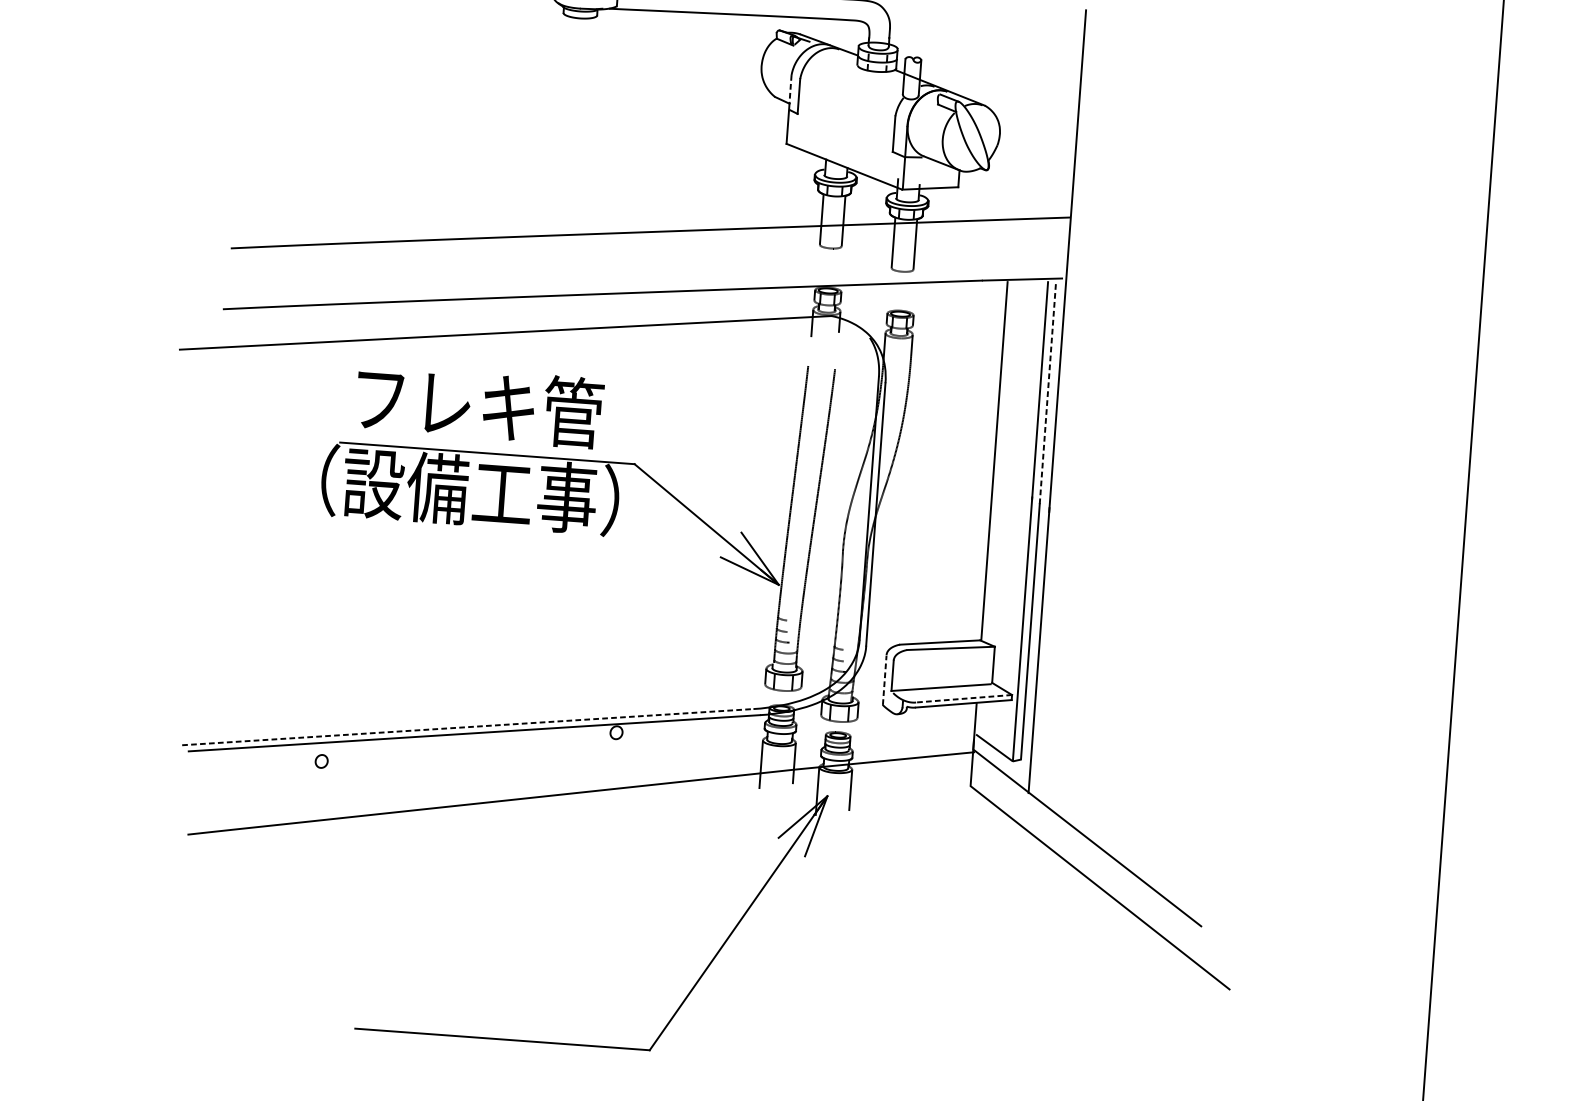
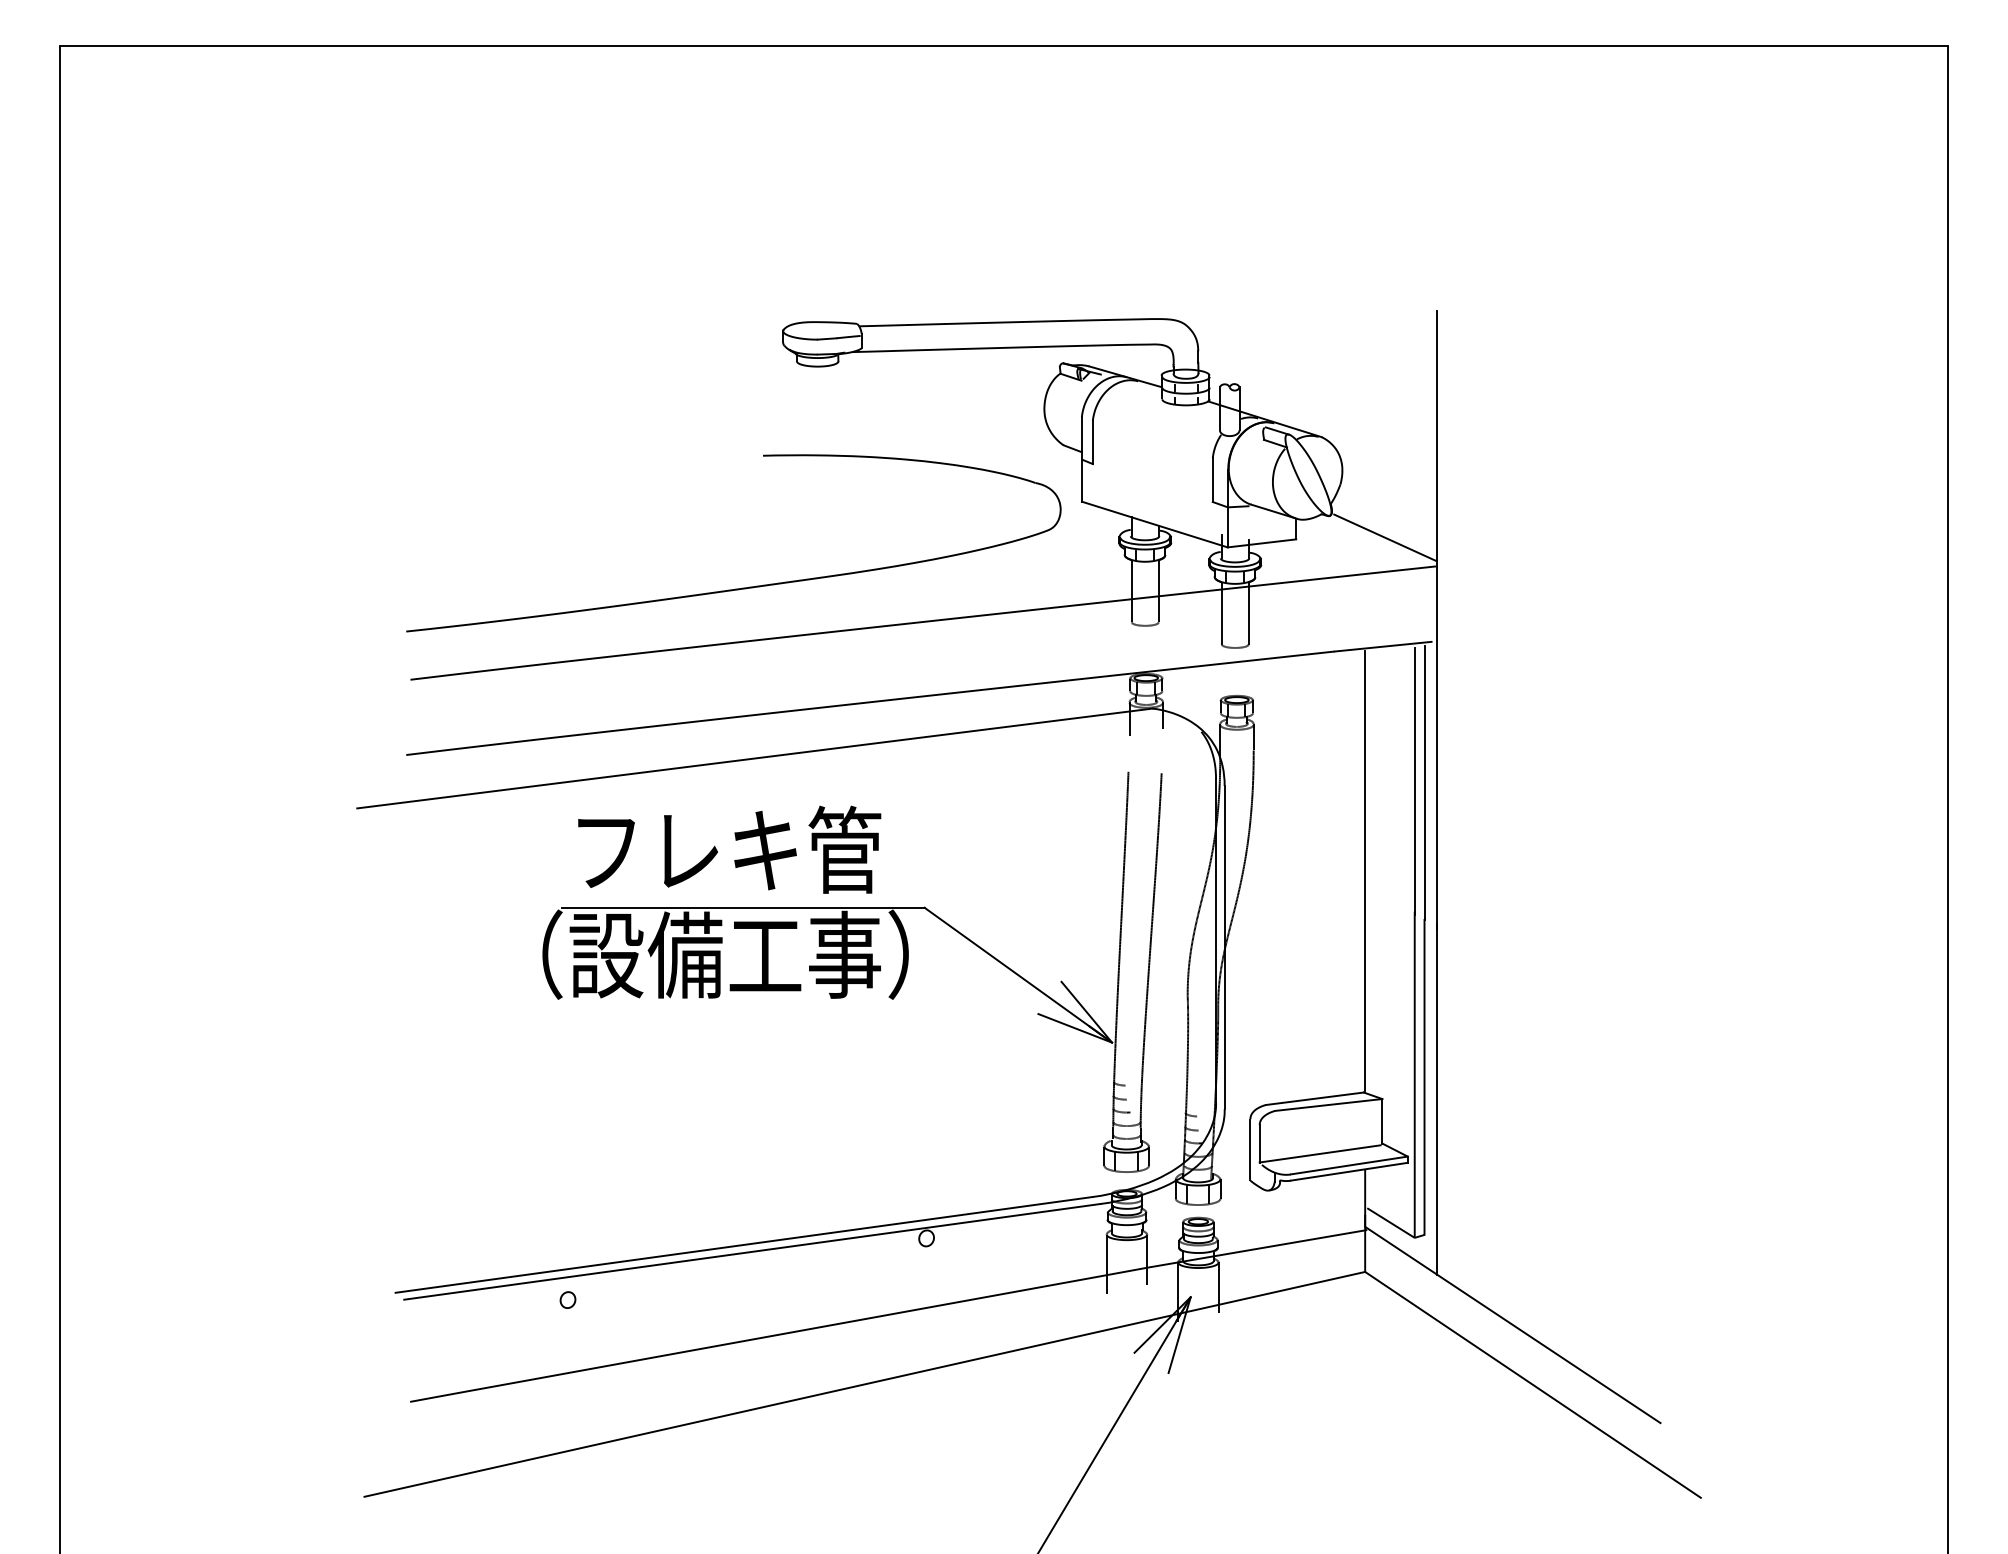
line: (790, 89) -> (1081, 434), dashed -> solid
line: (1030, 191) -> (1385, 537), added
part: (505, 193) -> (742, 587), added
line: (1047, 392) -> (1424, 782), dashed -> solid
line: (884, 679) -> (1250, 1149), dashed -> solid
line: (963, 698) -> (1348, 1165), dashed -> solid
line: (467, 726) -> (743, 1244), dashed -> solid
line: (557, 846) -> (864, 1383), added

